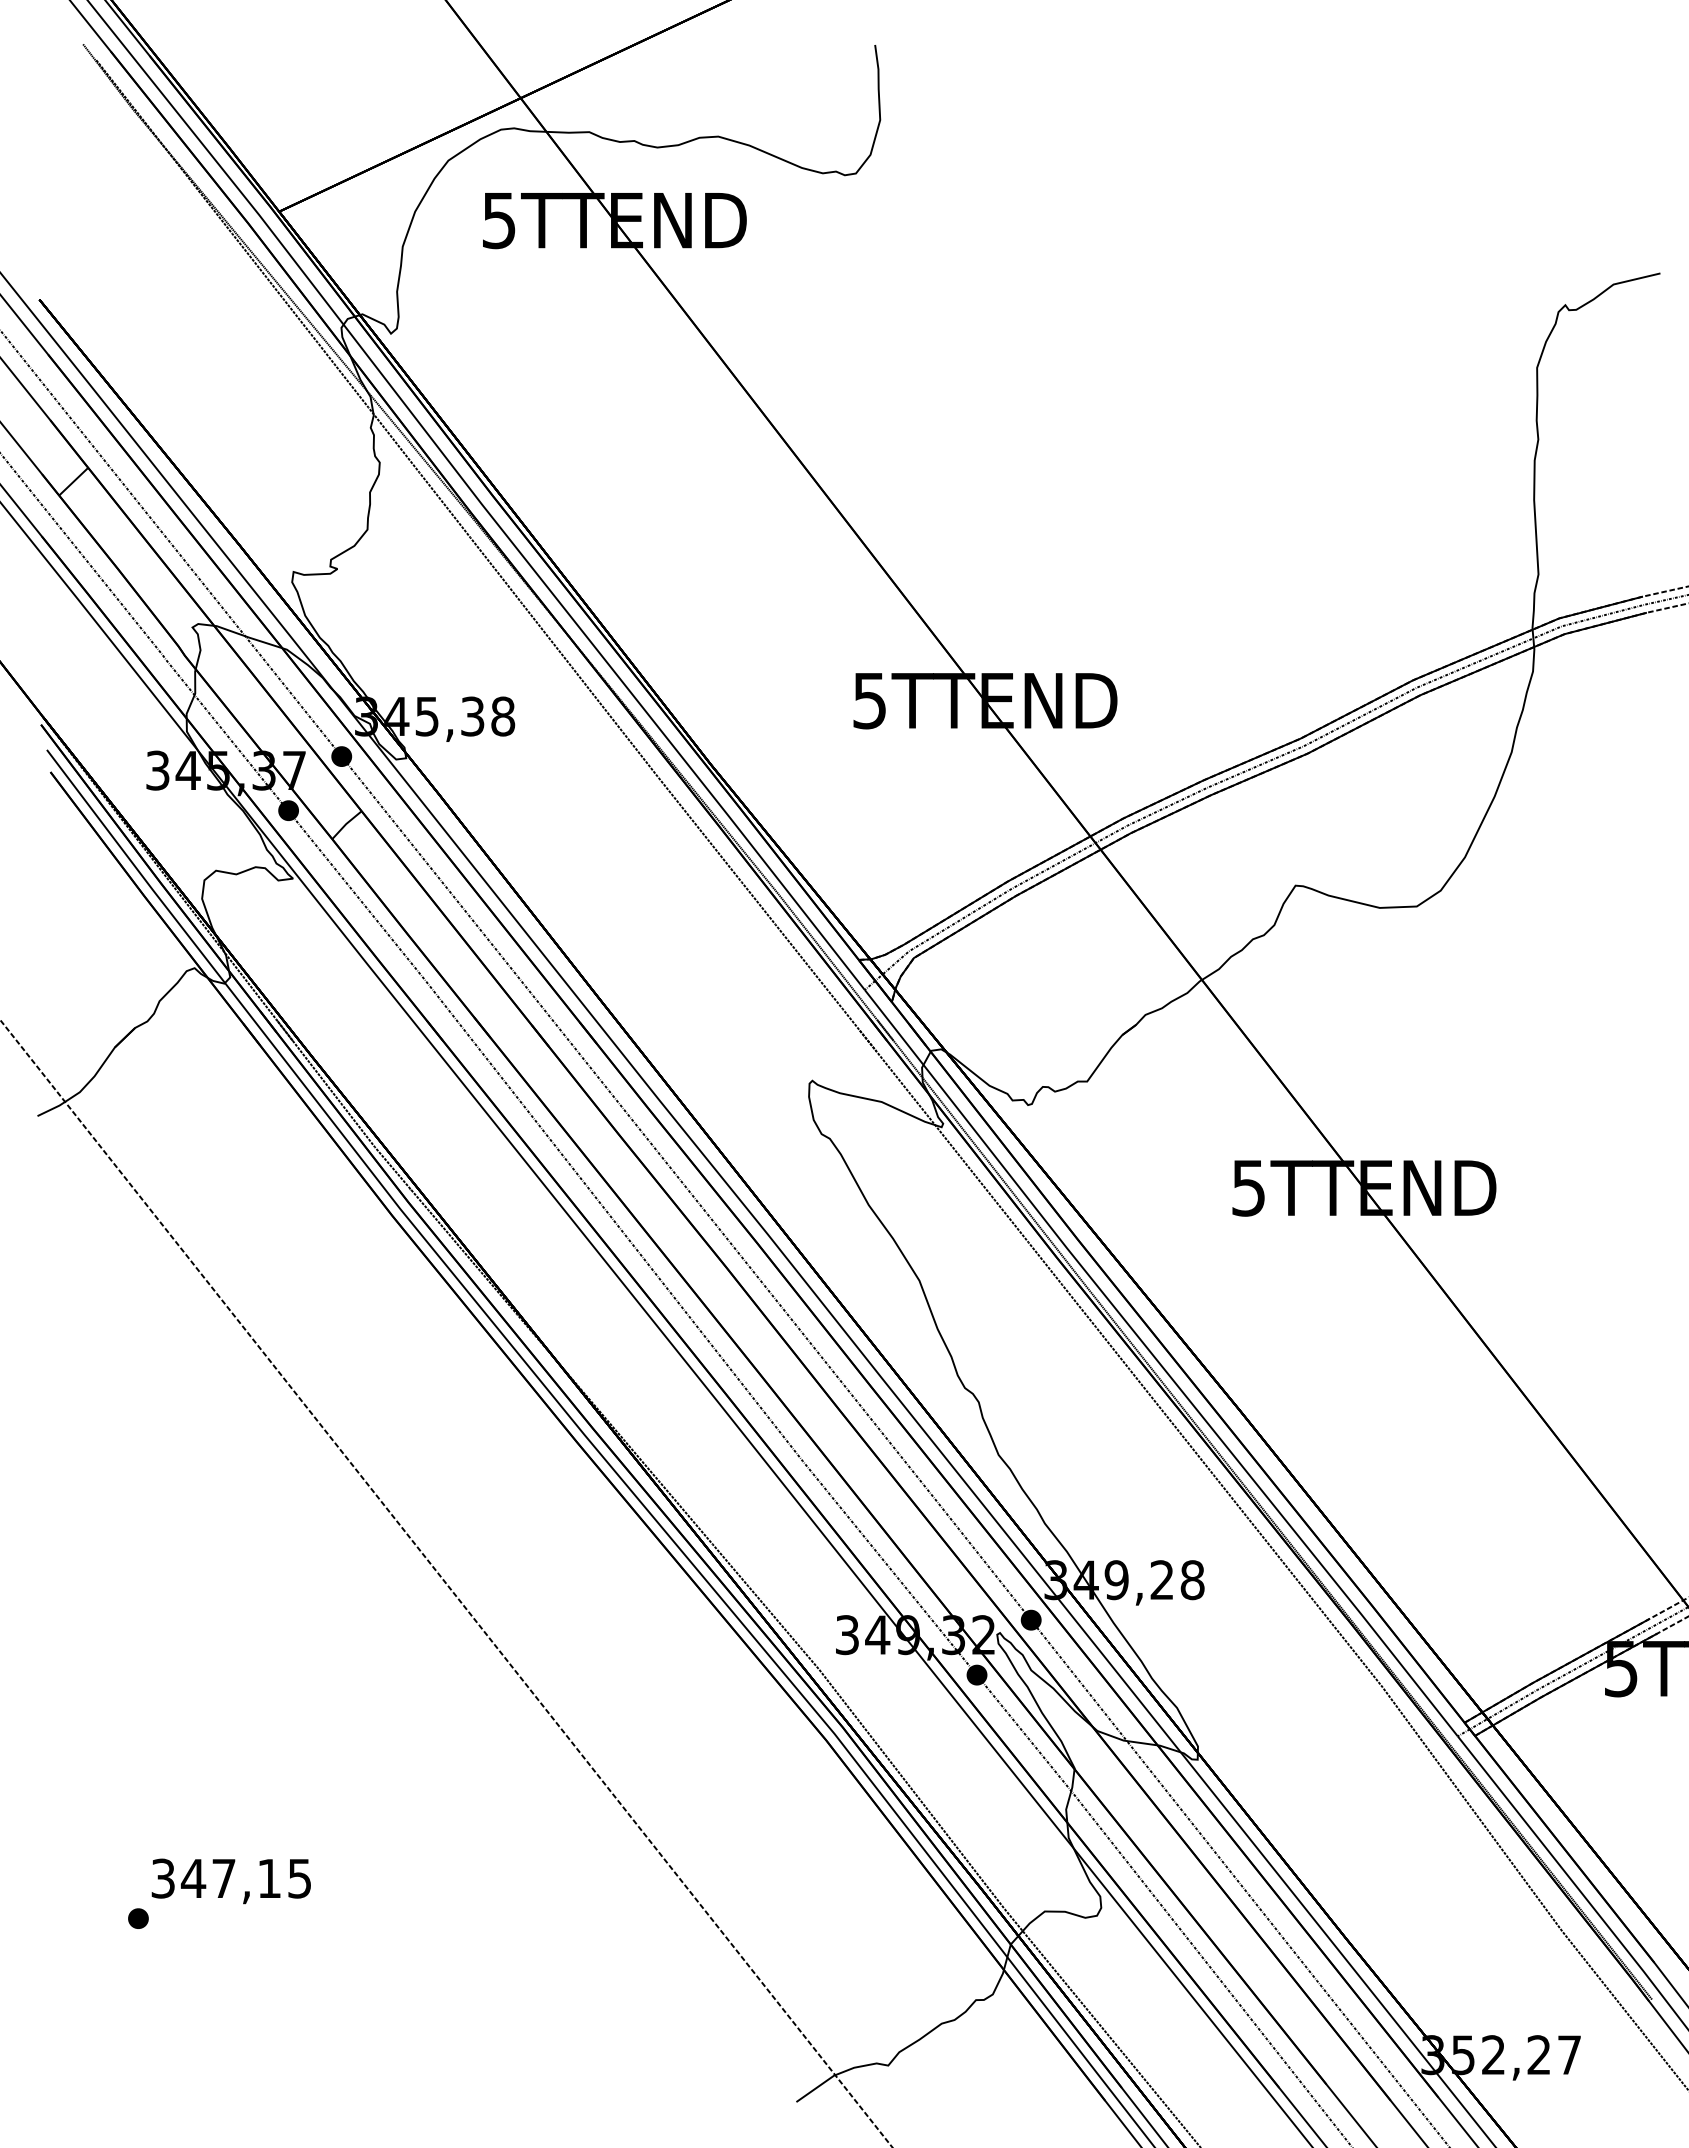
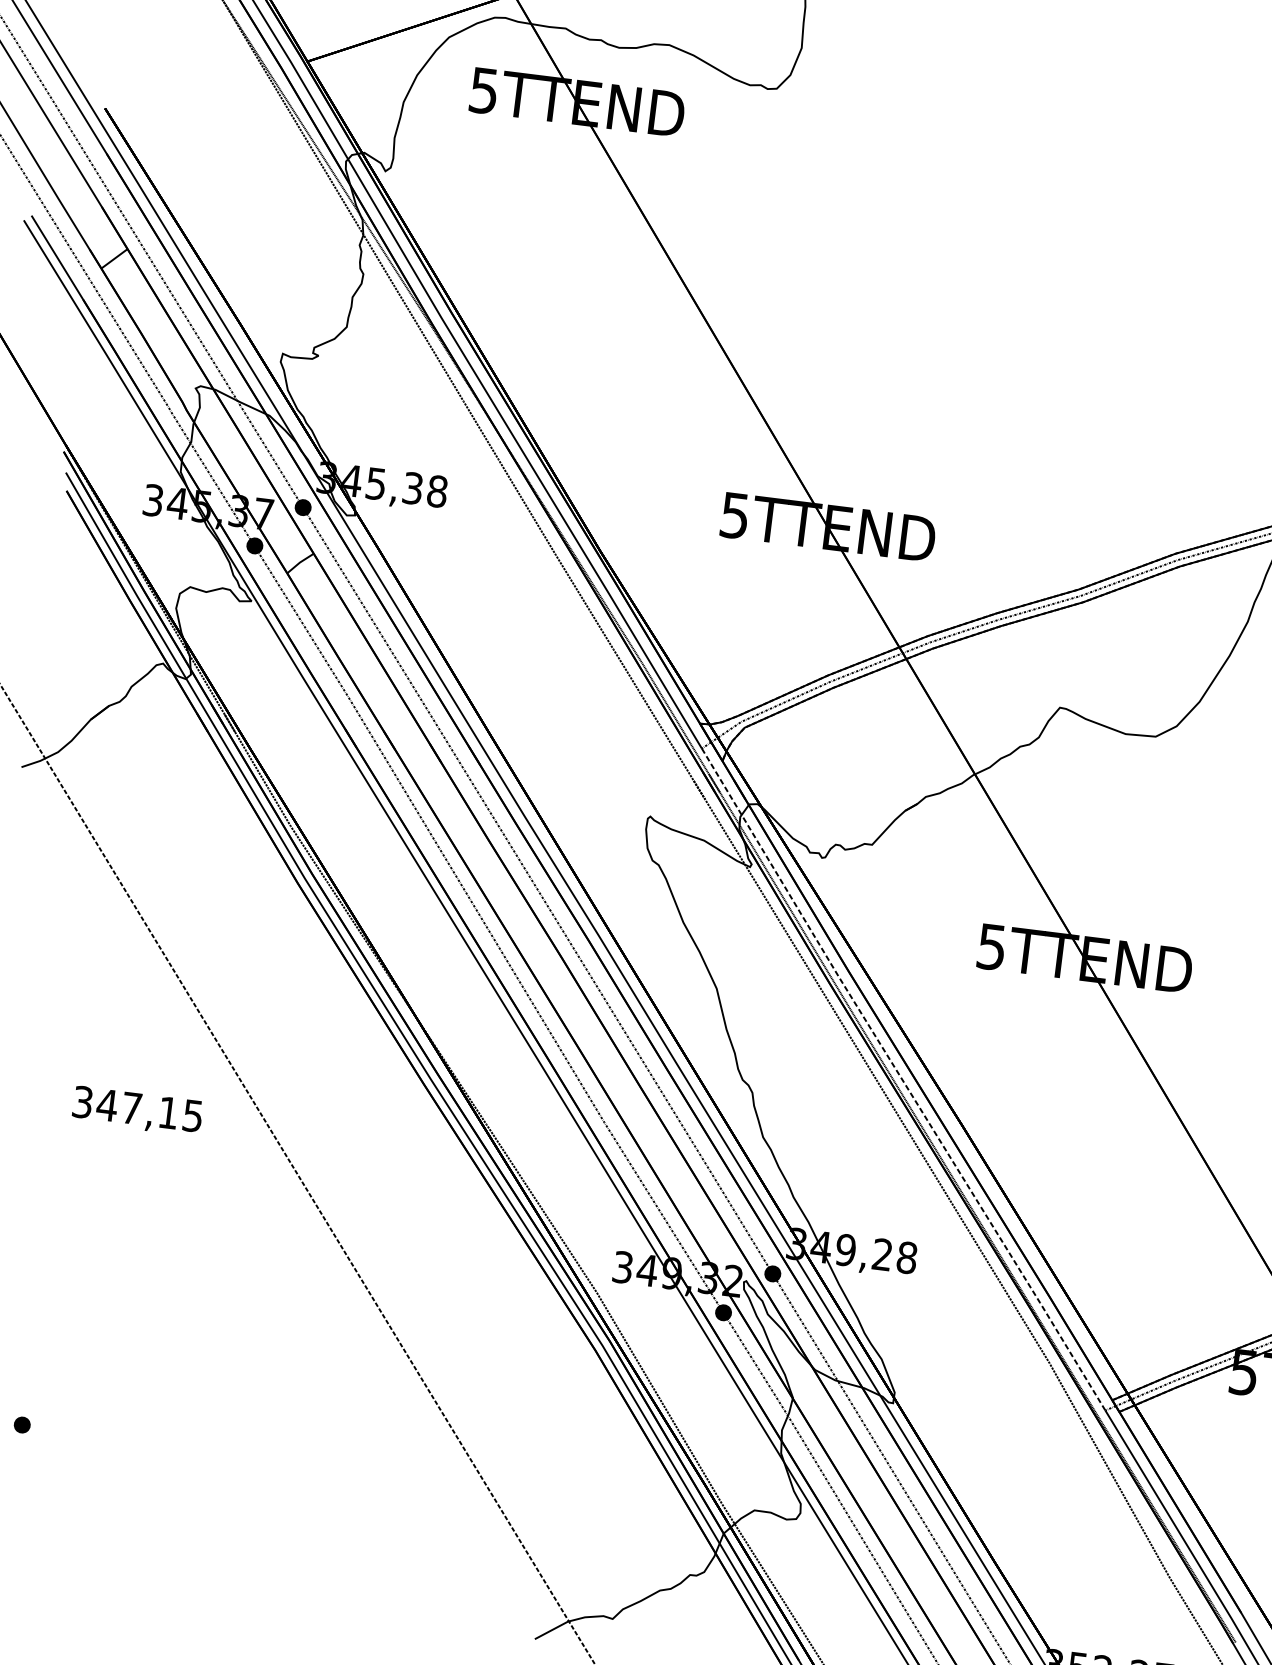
line: (1160, 1364) -> (902, 1080), solid -> dashed
text: (230, 1881) -> (136, 1111), moved

